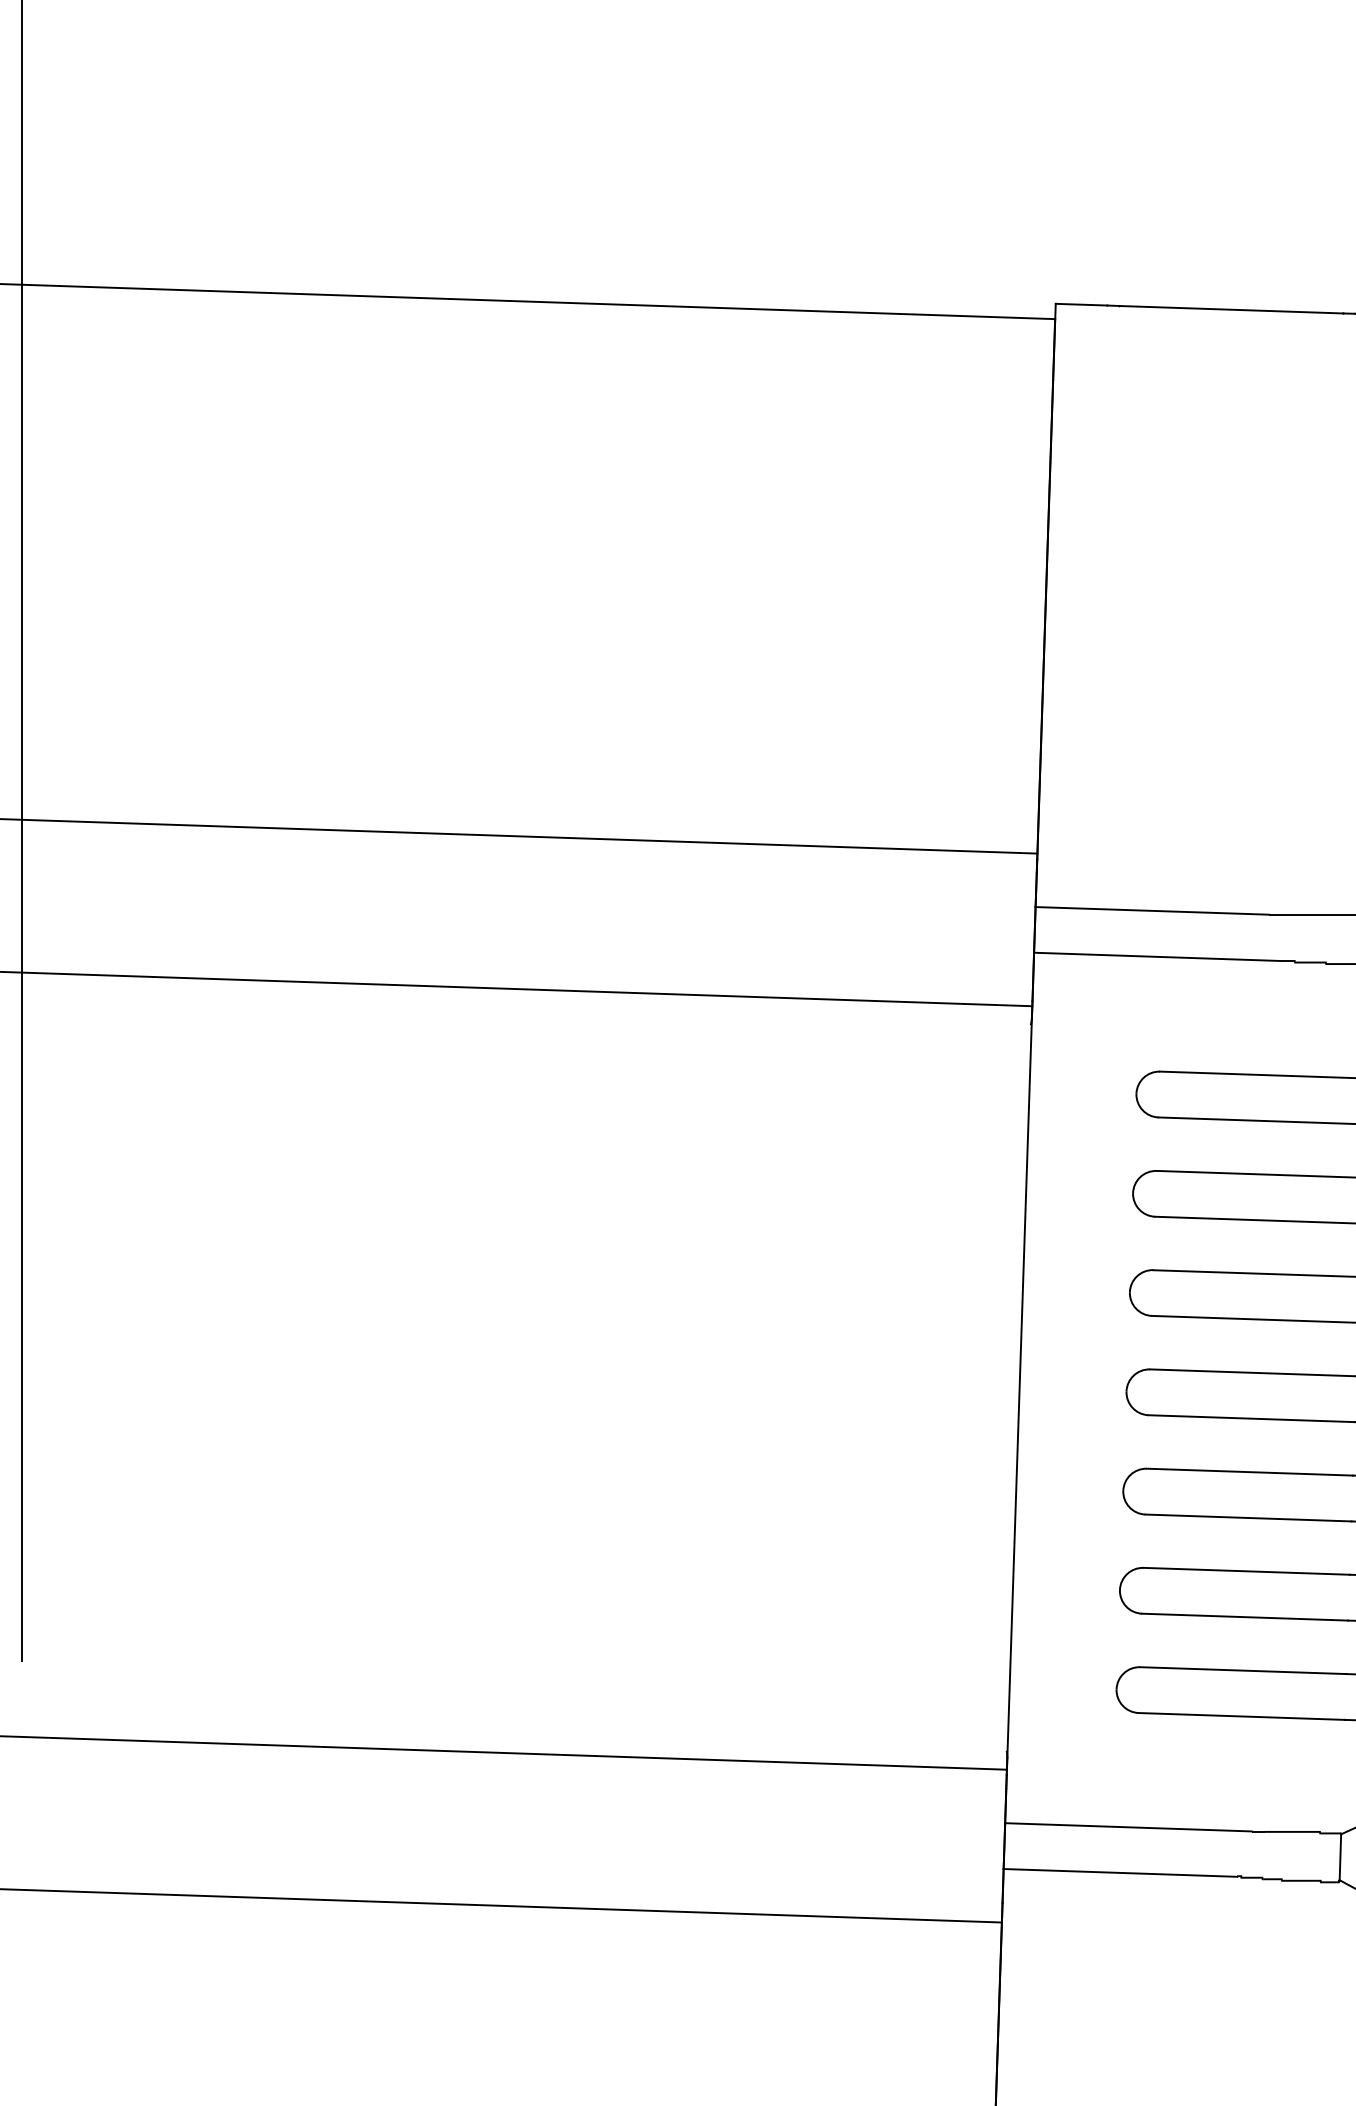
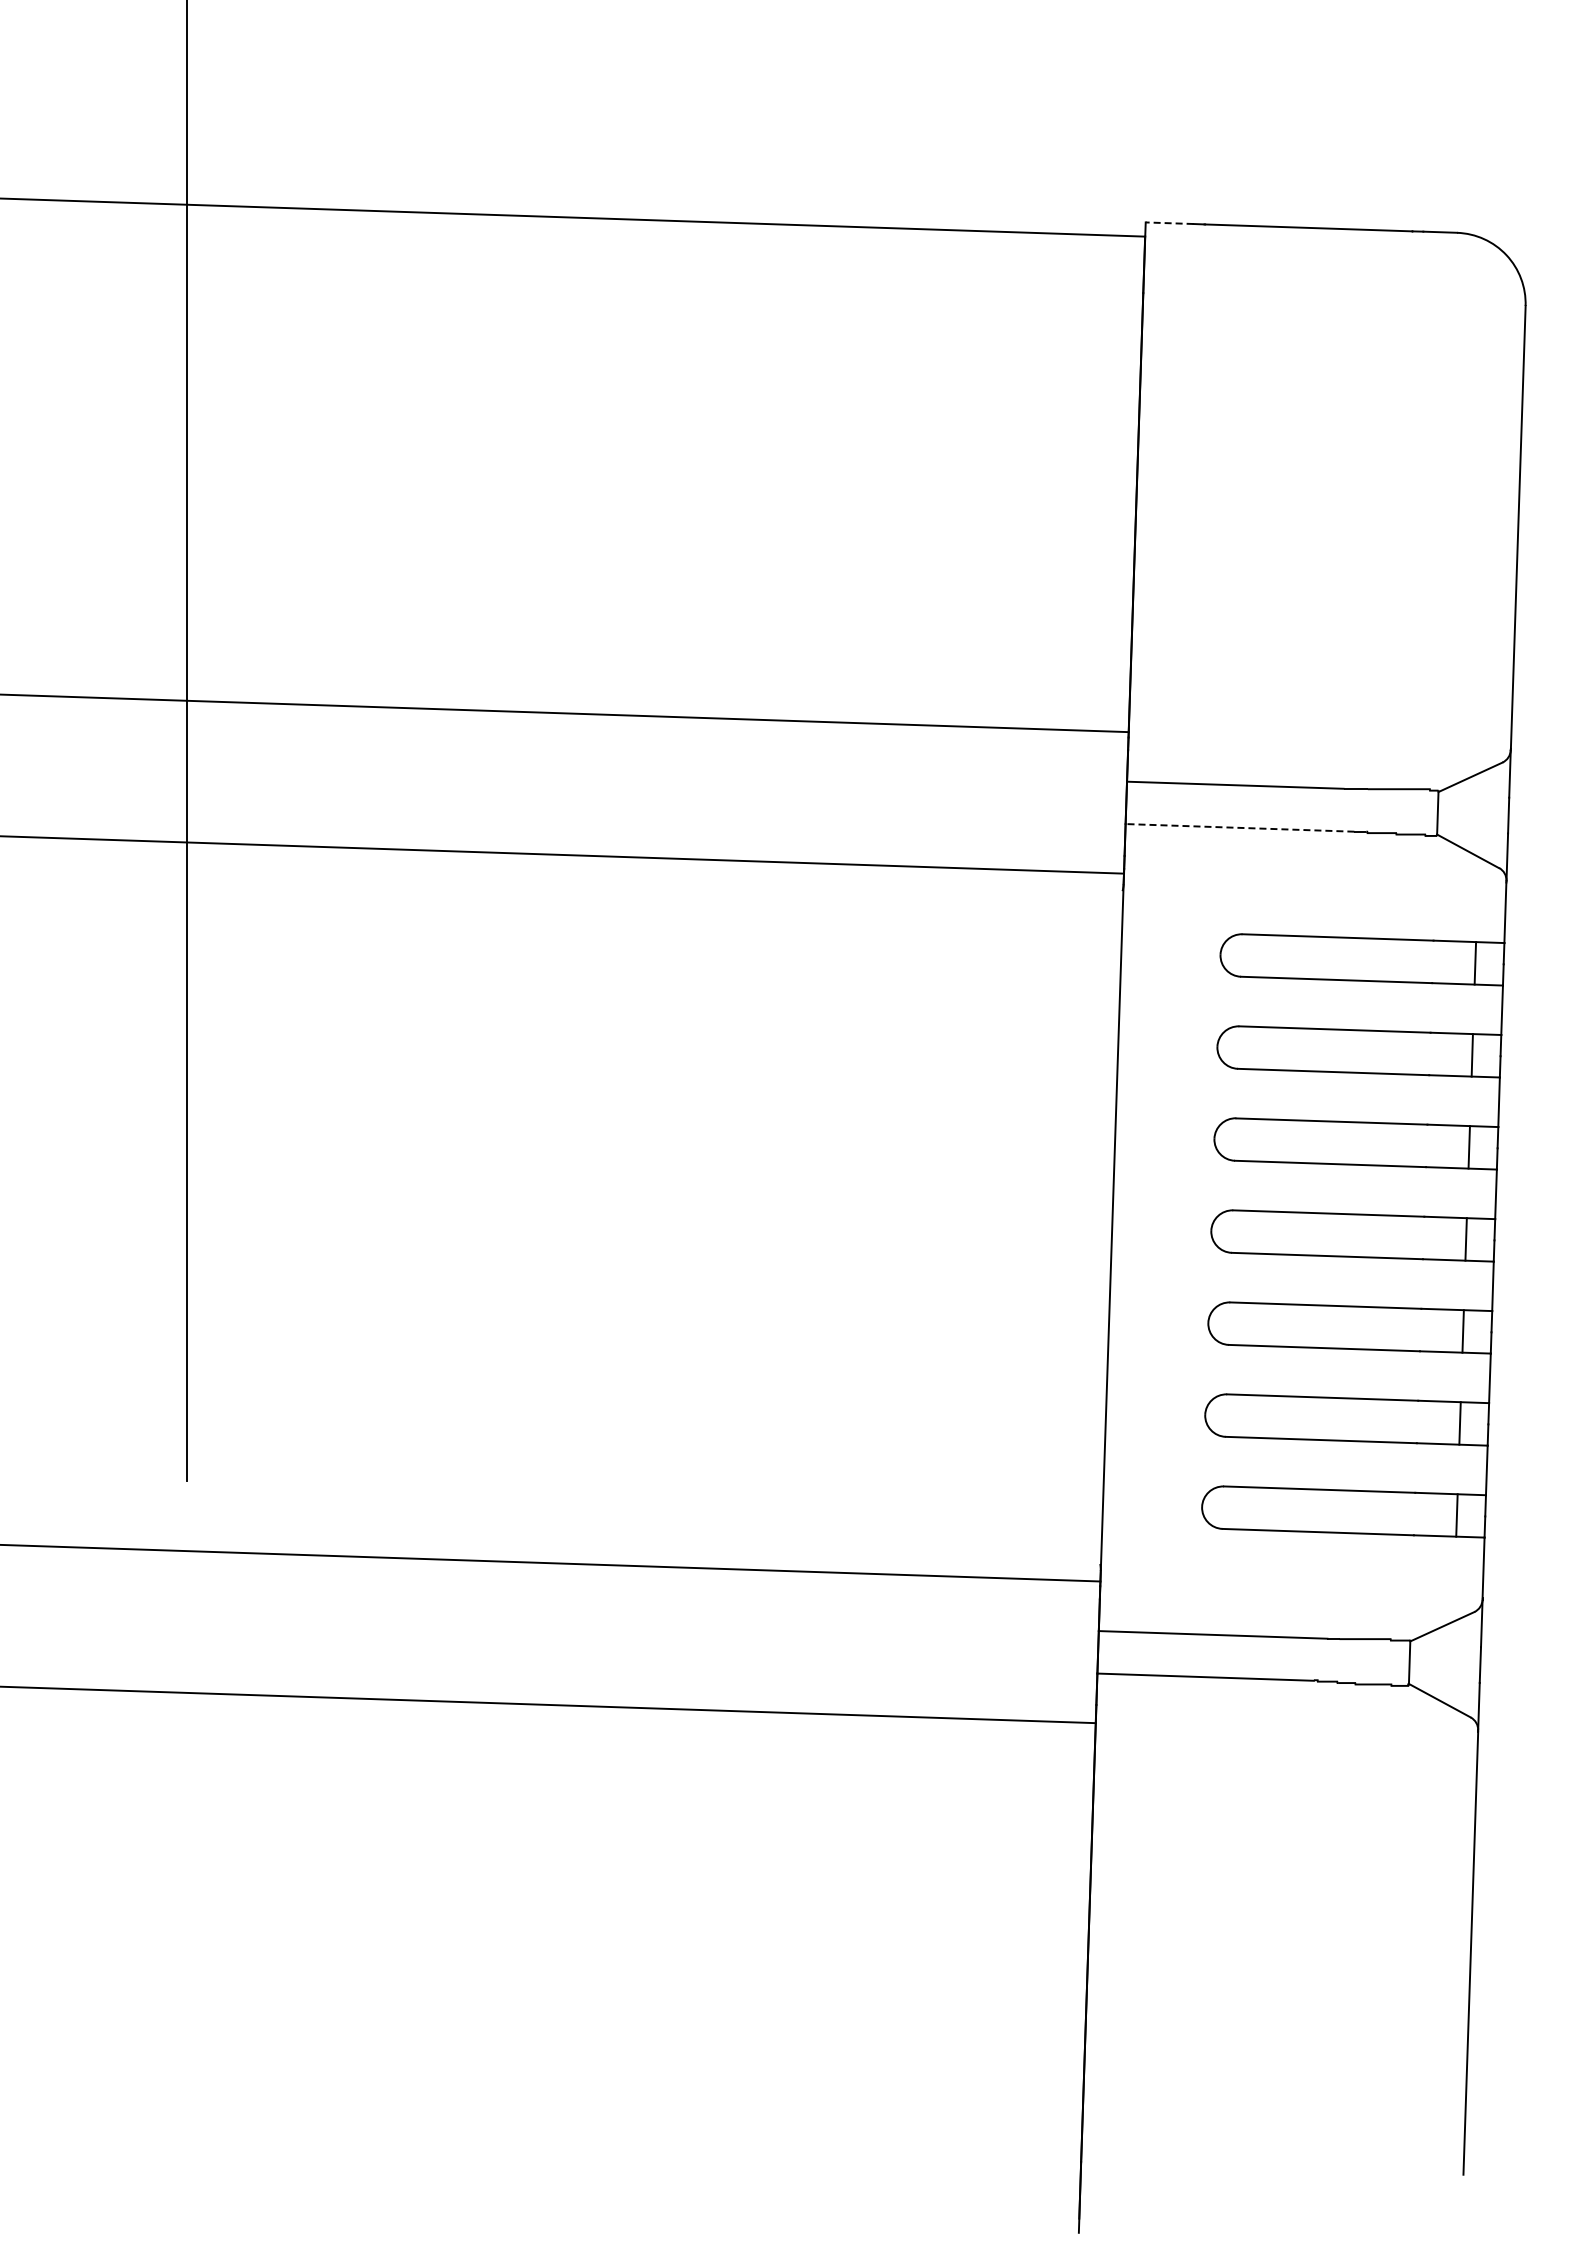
line: (1081, 304) -> (1169, 223), solid -> dashed
line: (1156, 956) -> (1239, 827), solid -> dashed

